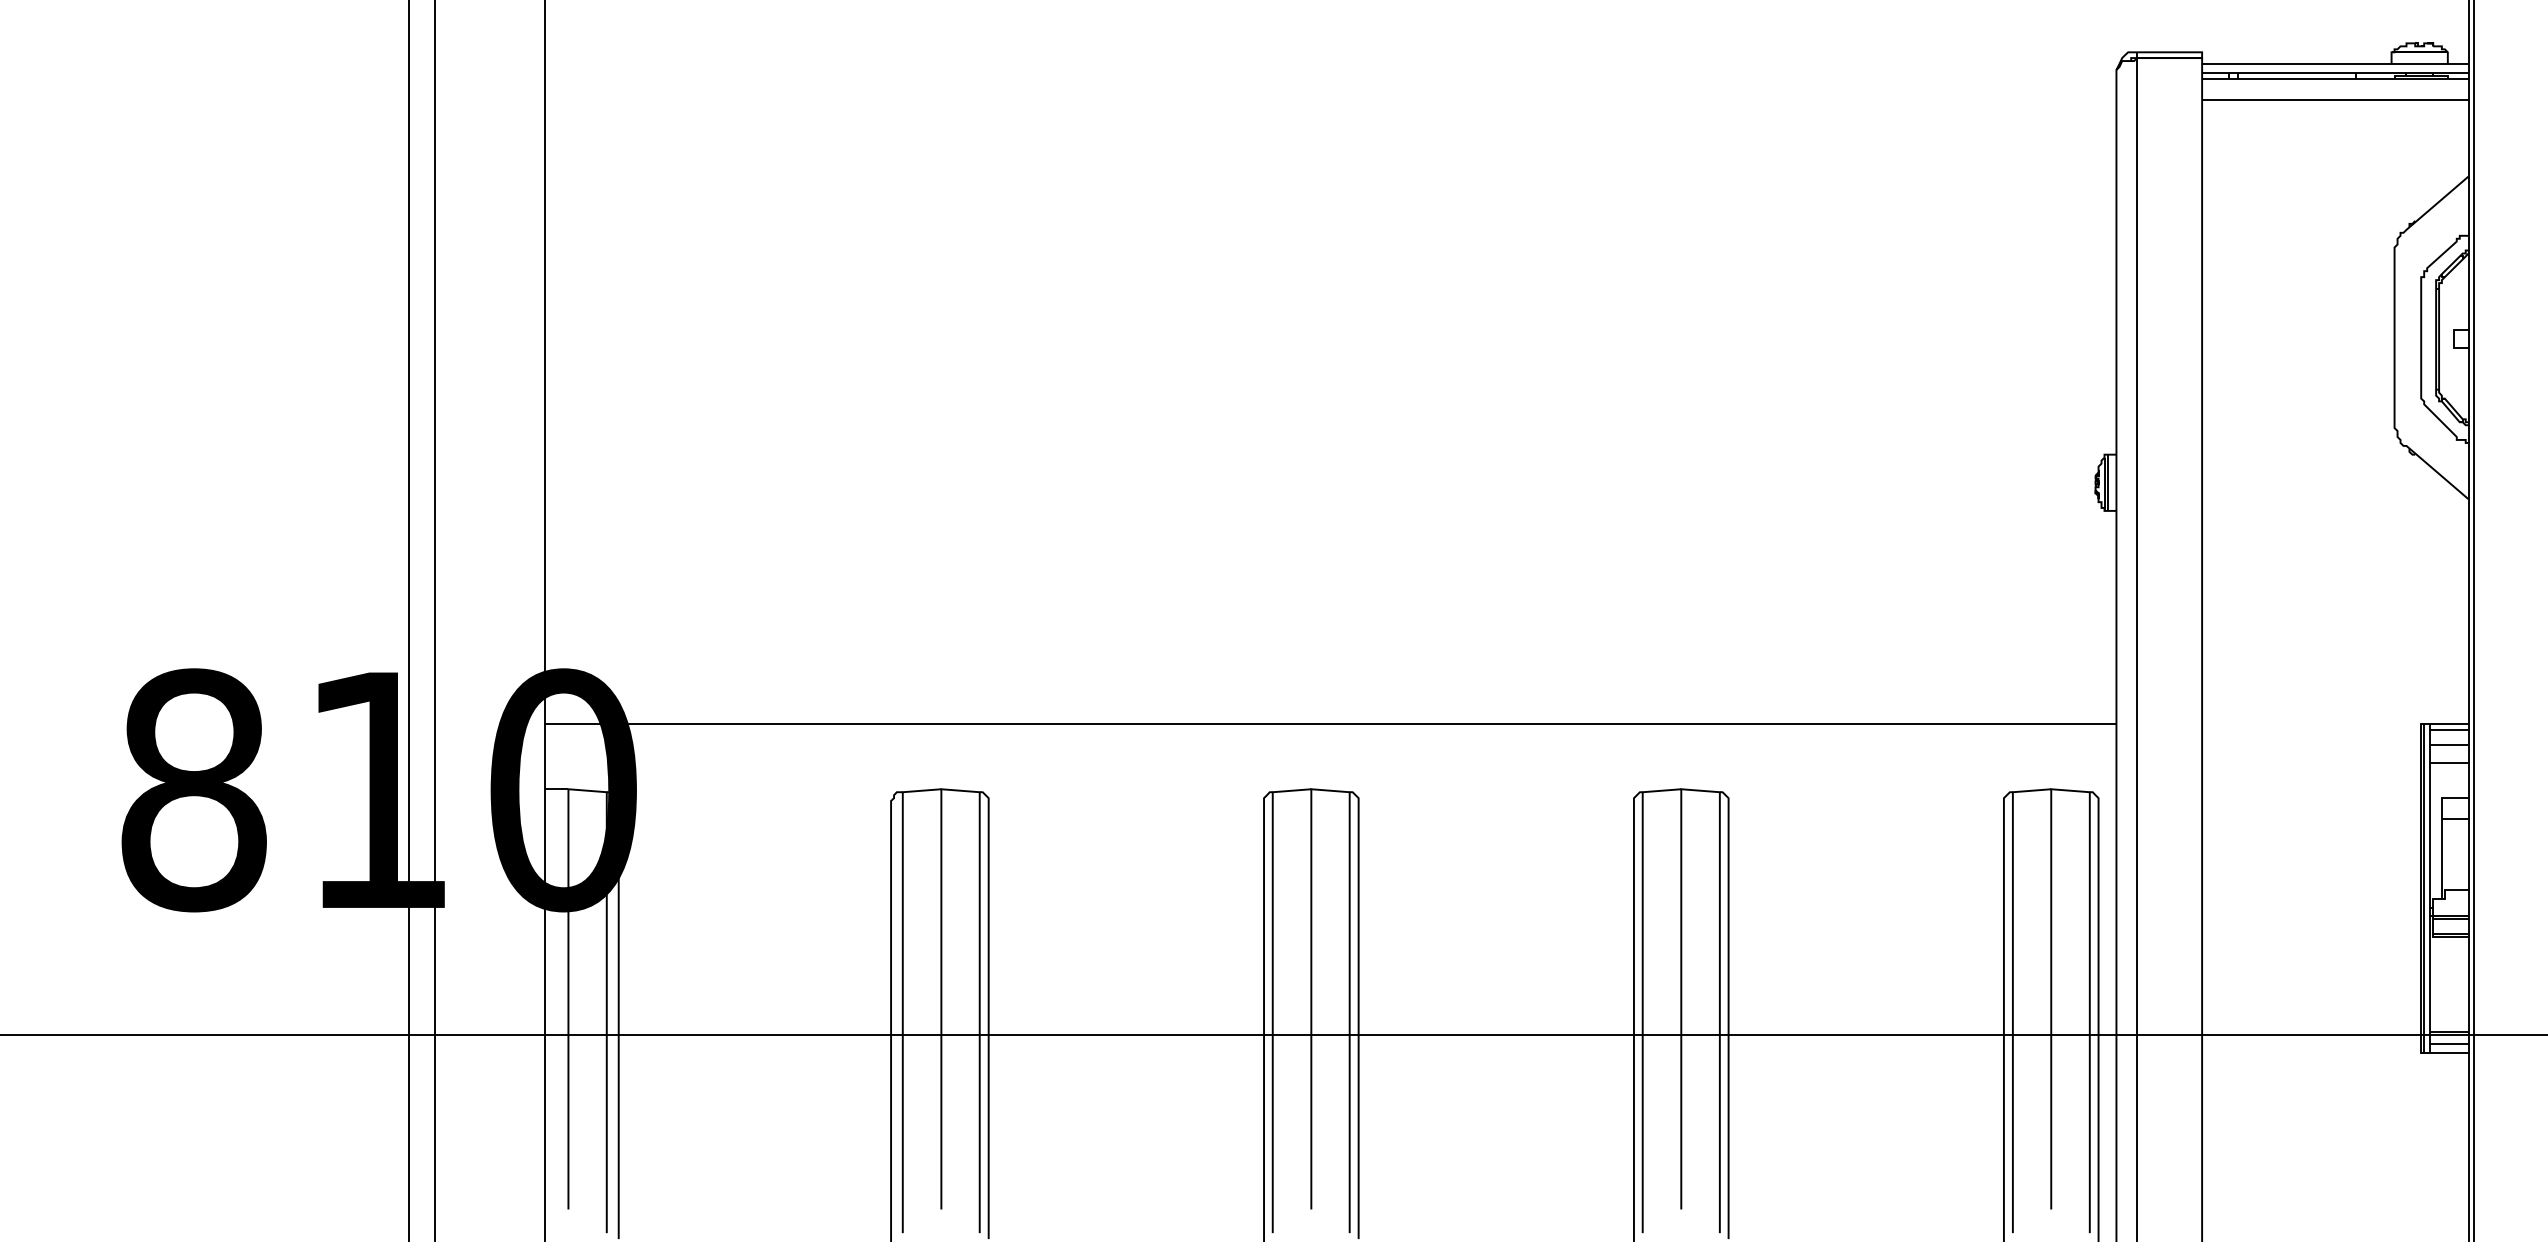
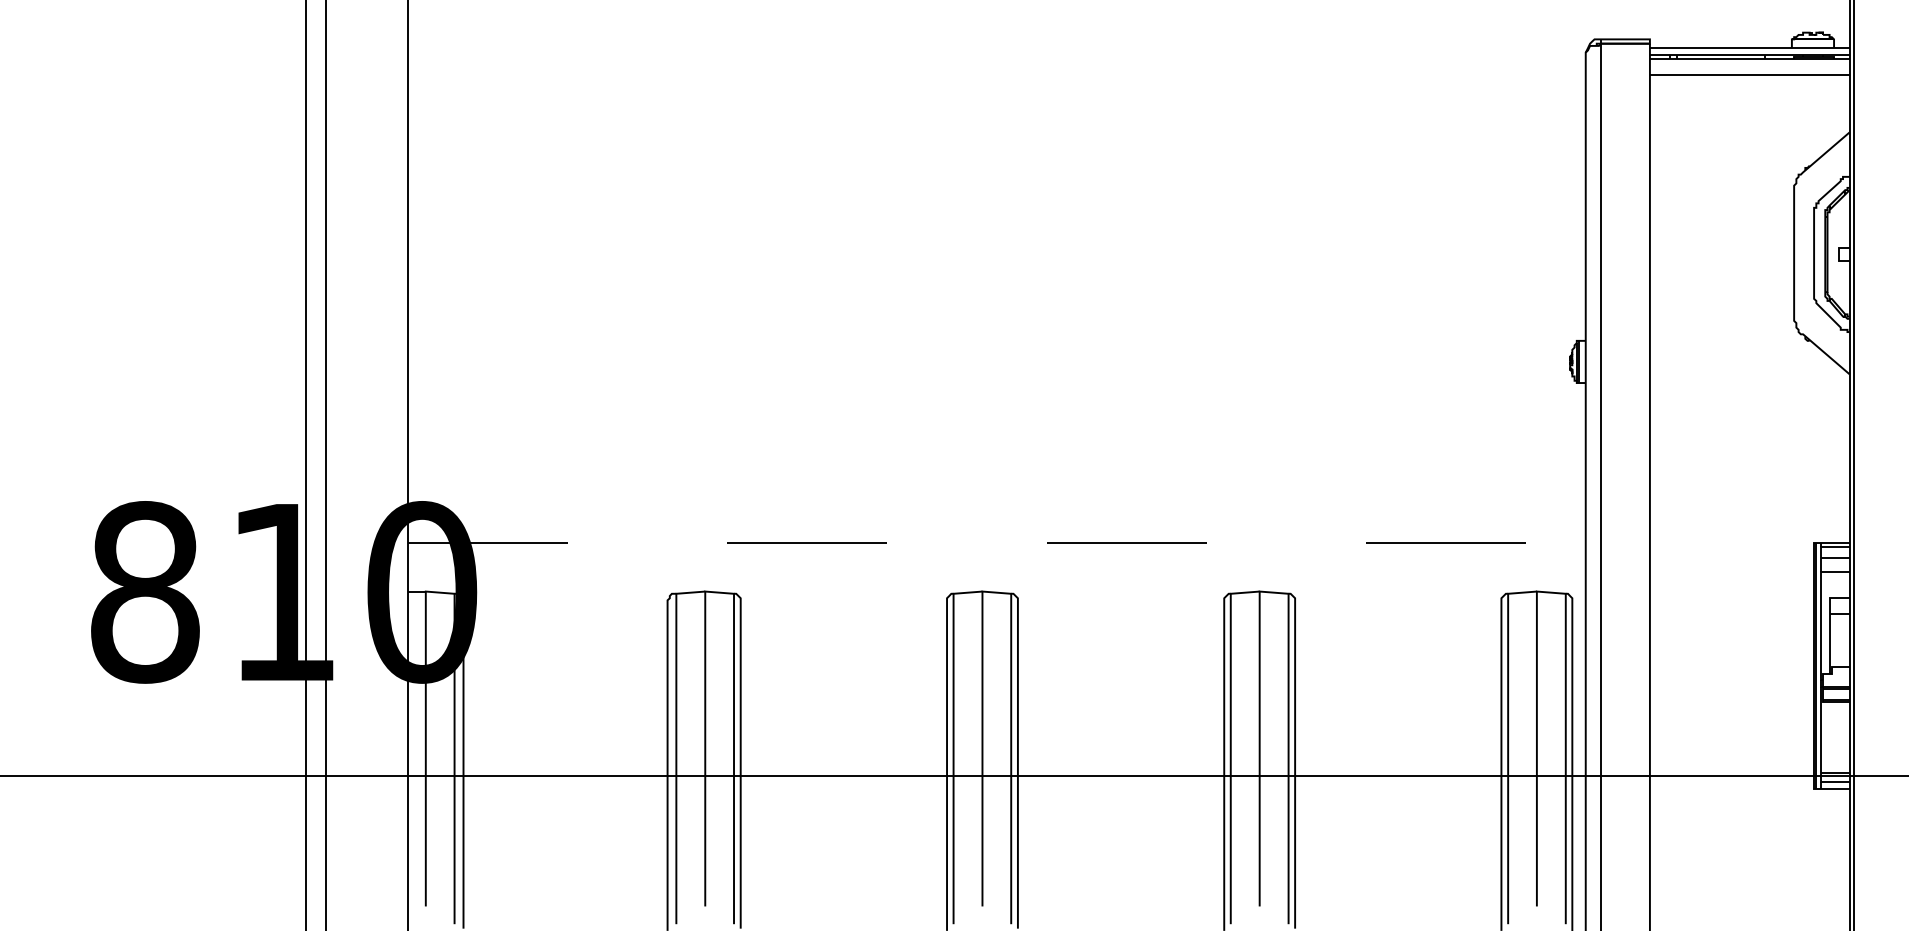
line: (1330, 724) -> (996, 543), solid -> dashed

